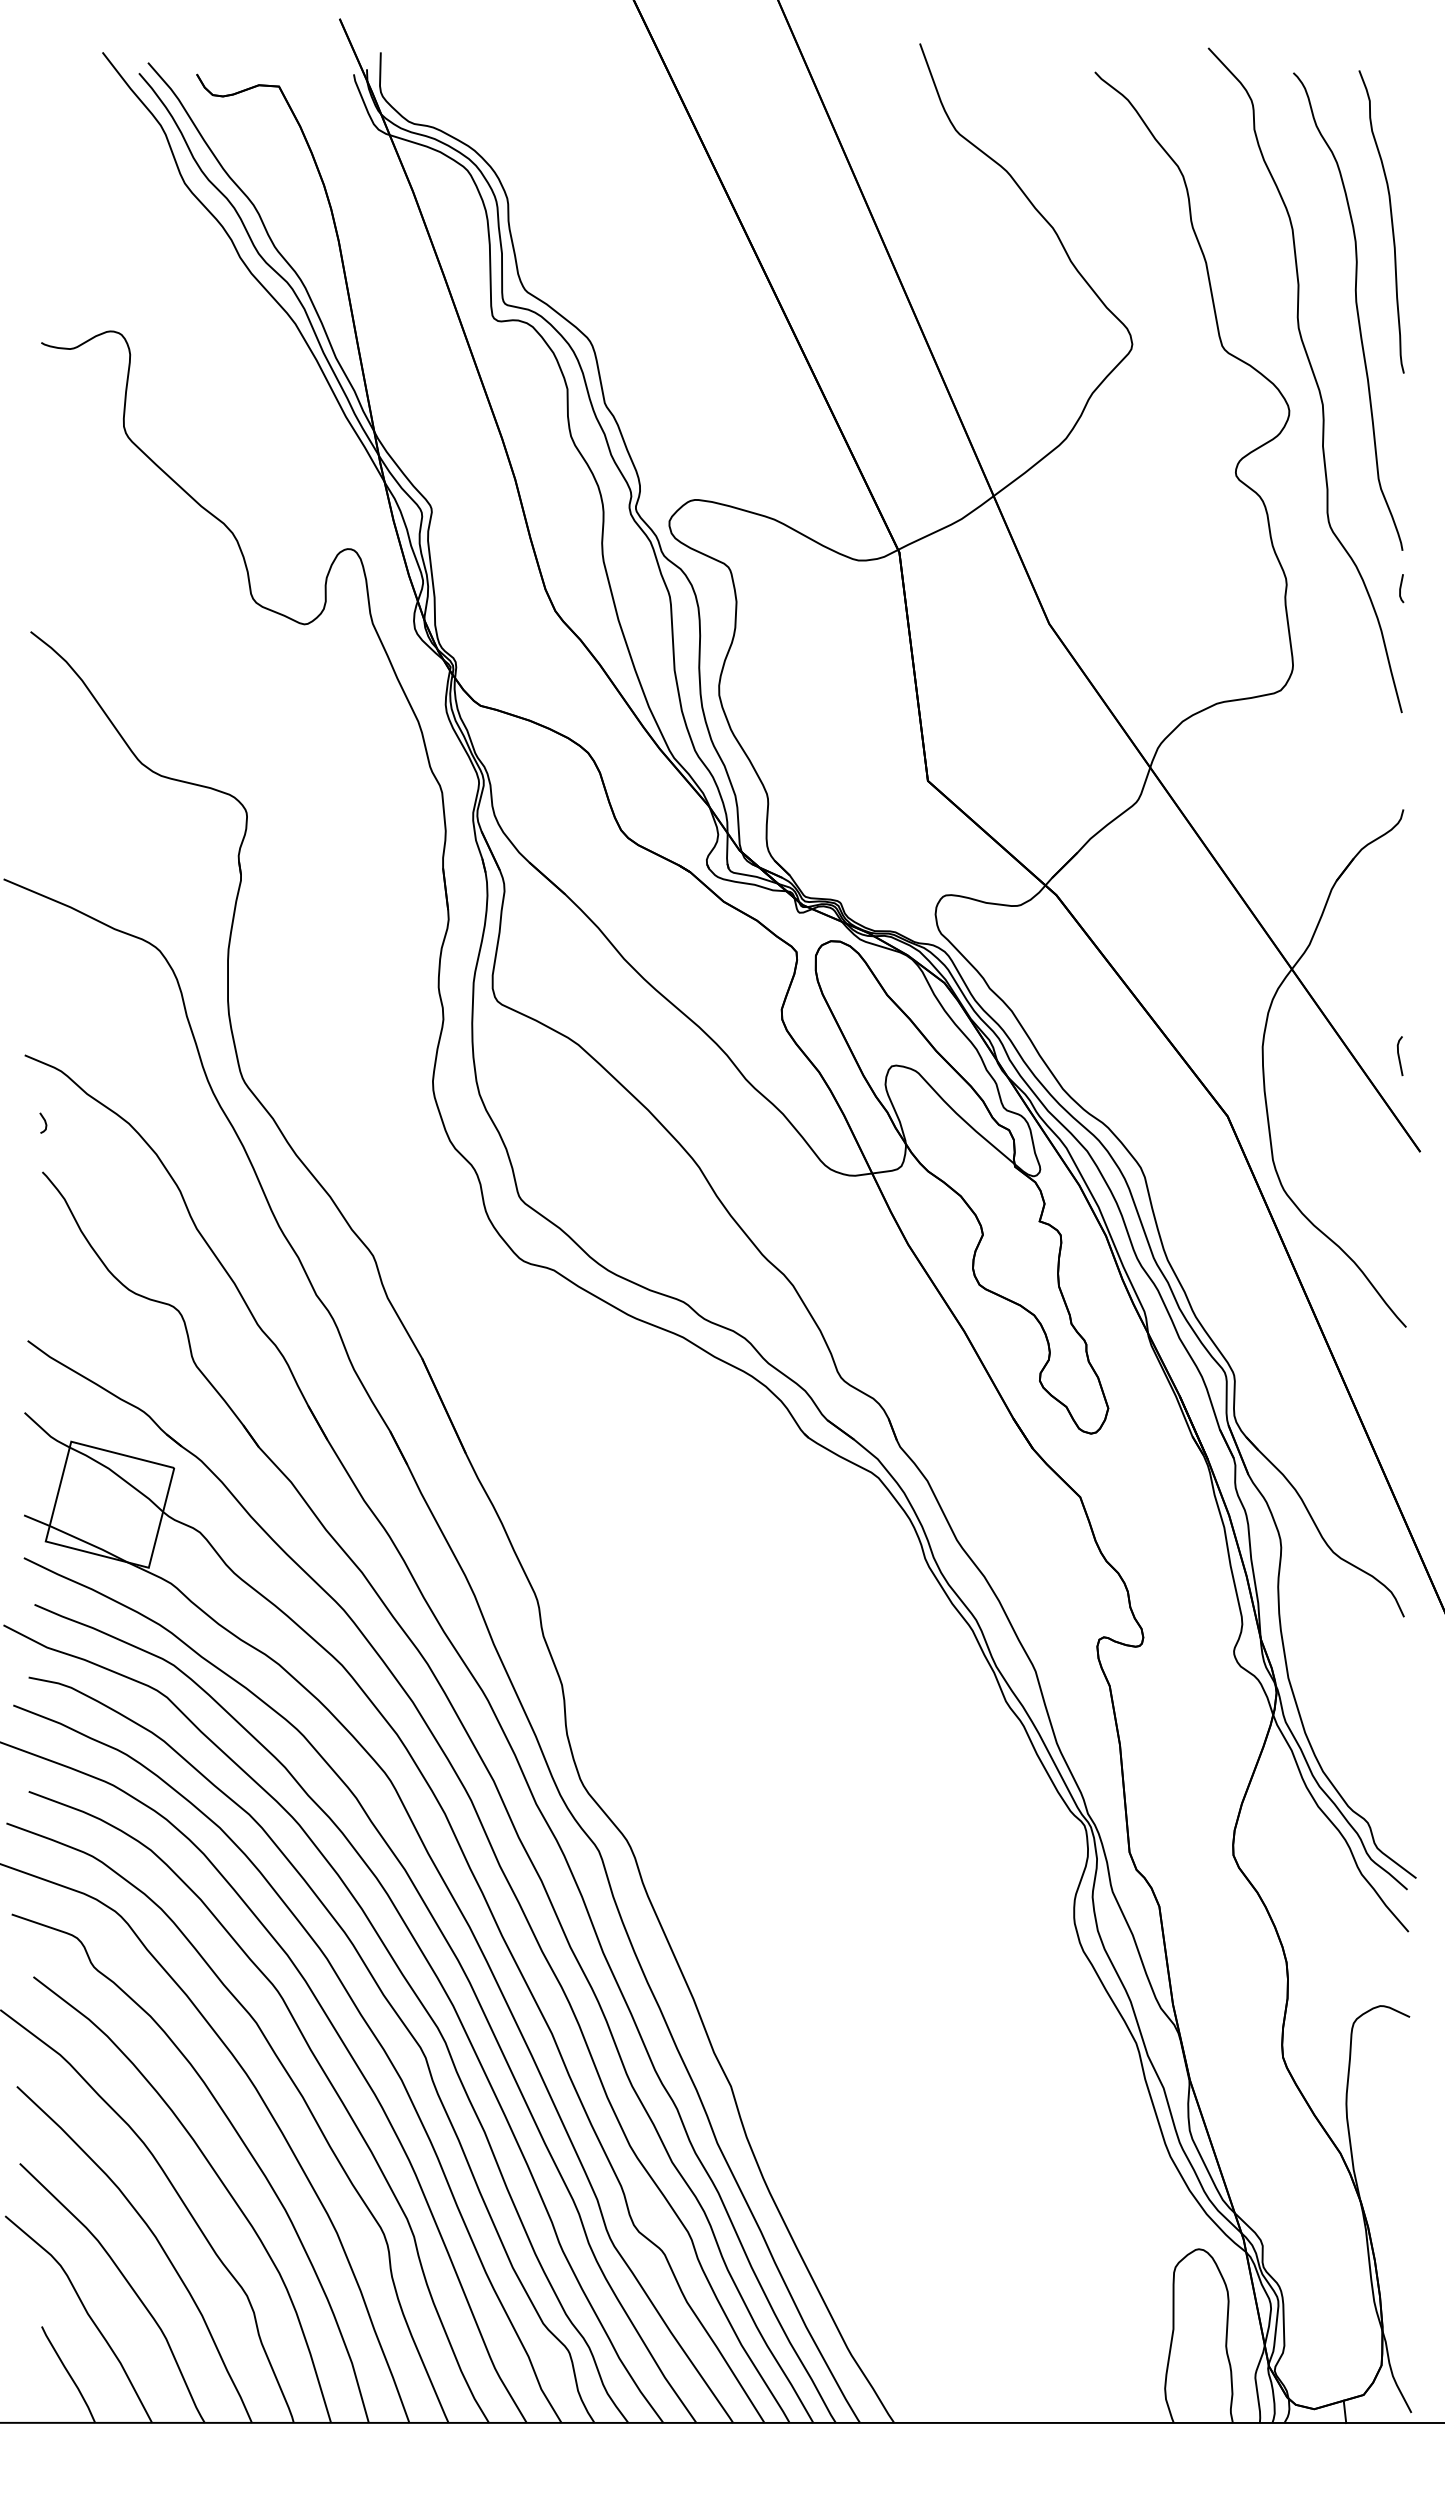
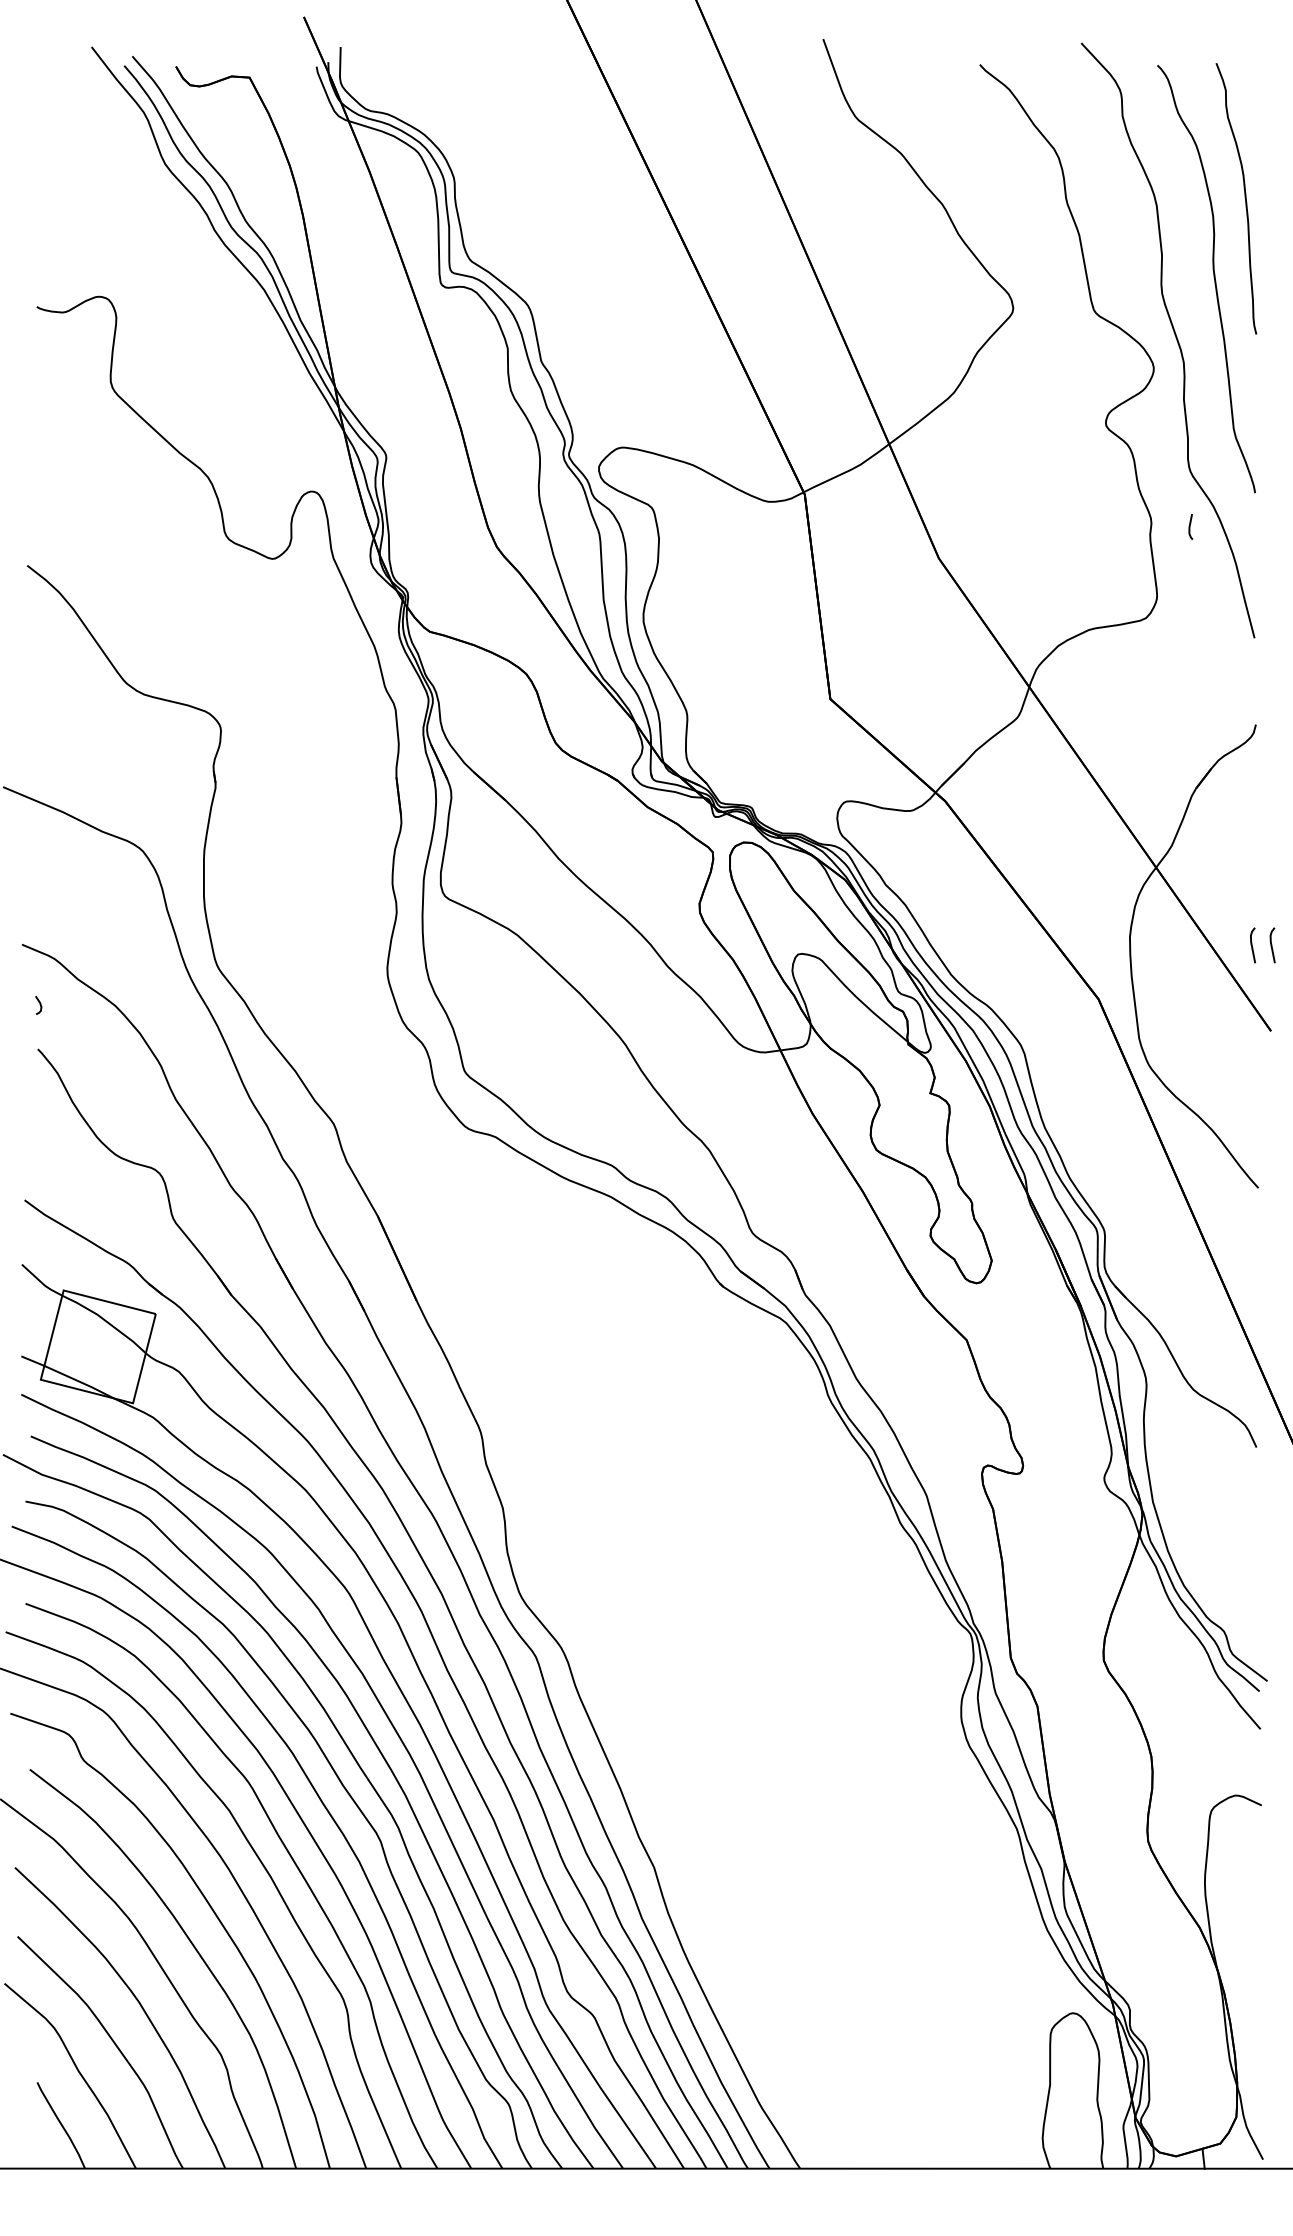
line: (1401, 588) -> (1190, 526), moved
line: (1421, 1056) -> (1272, 945), added

